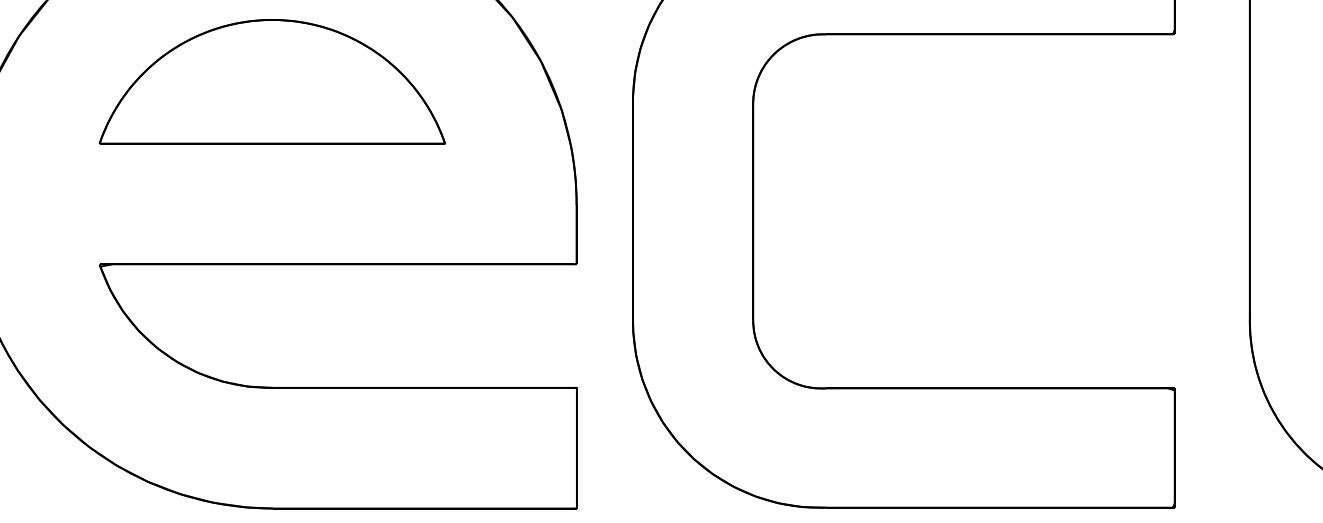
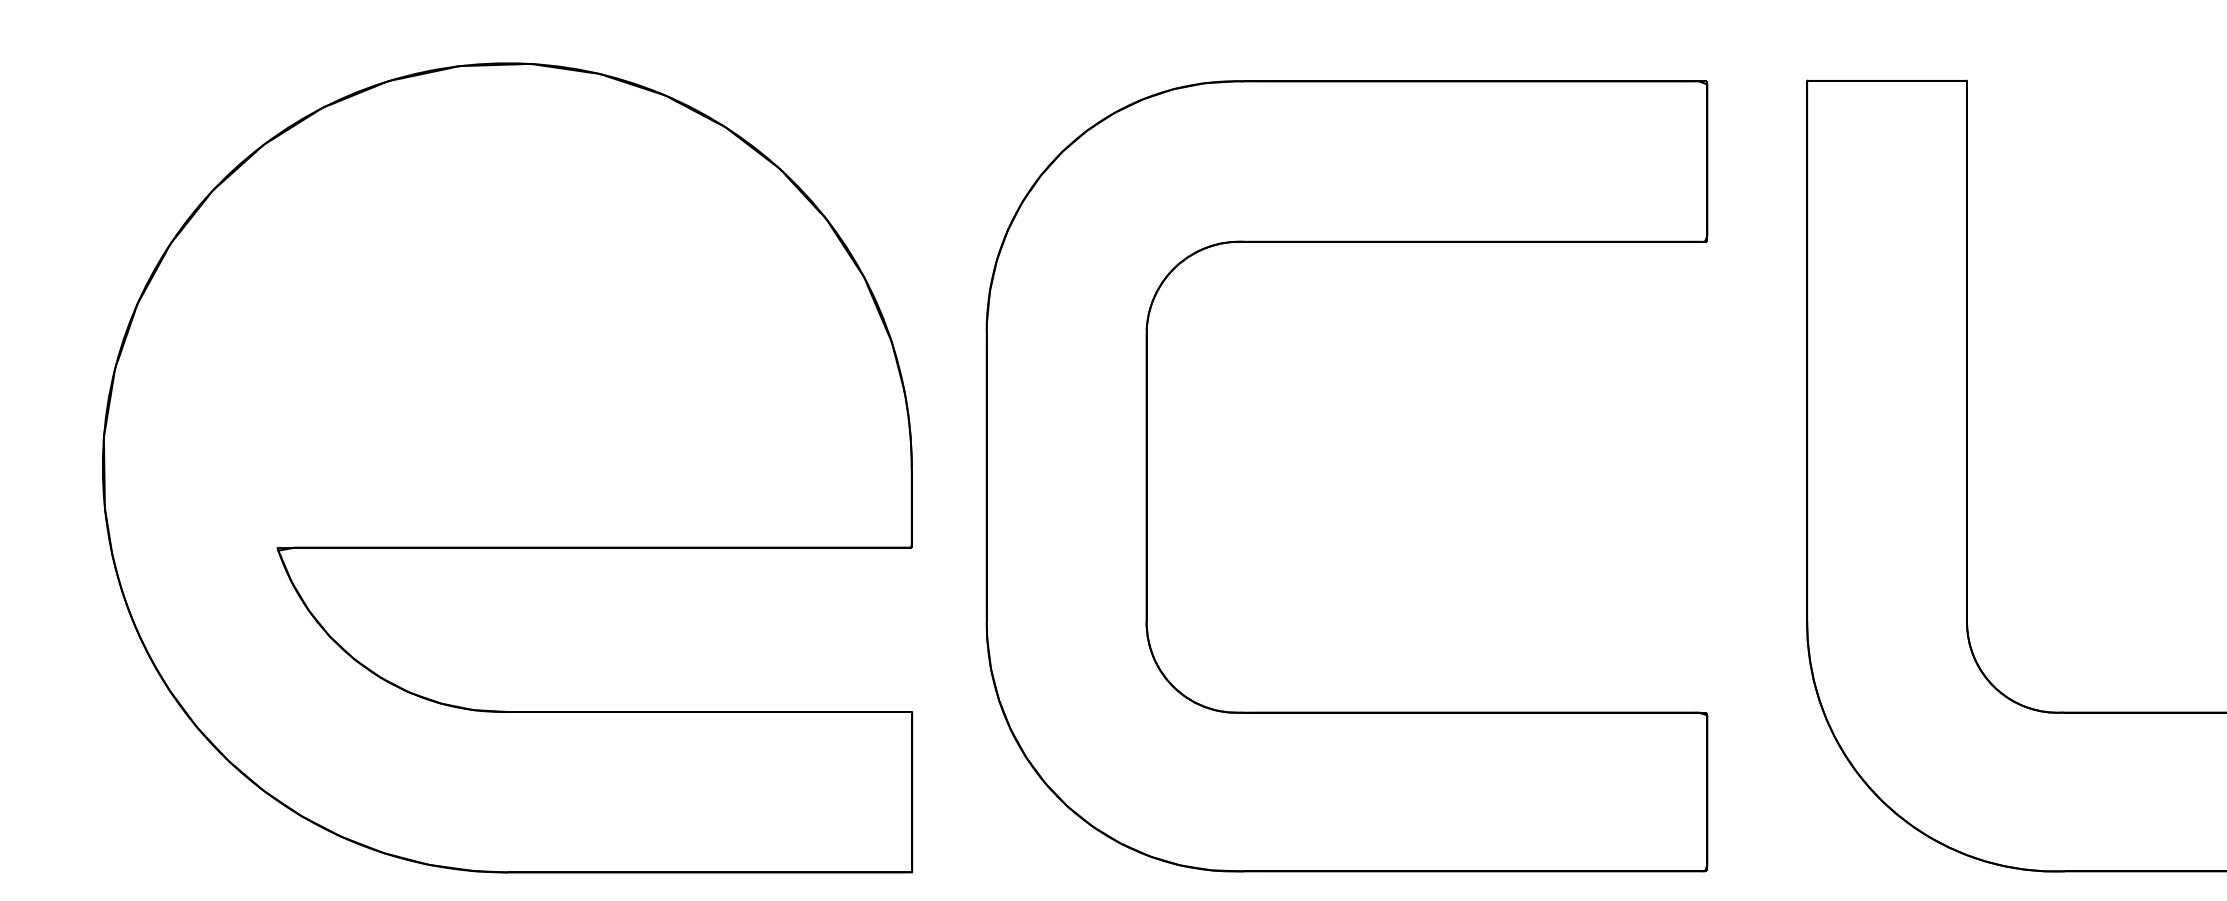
part: (271, 81) -> (506, 304), removed

